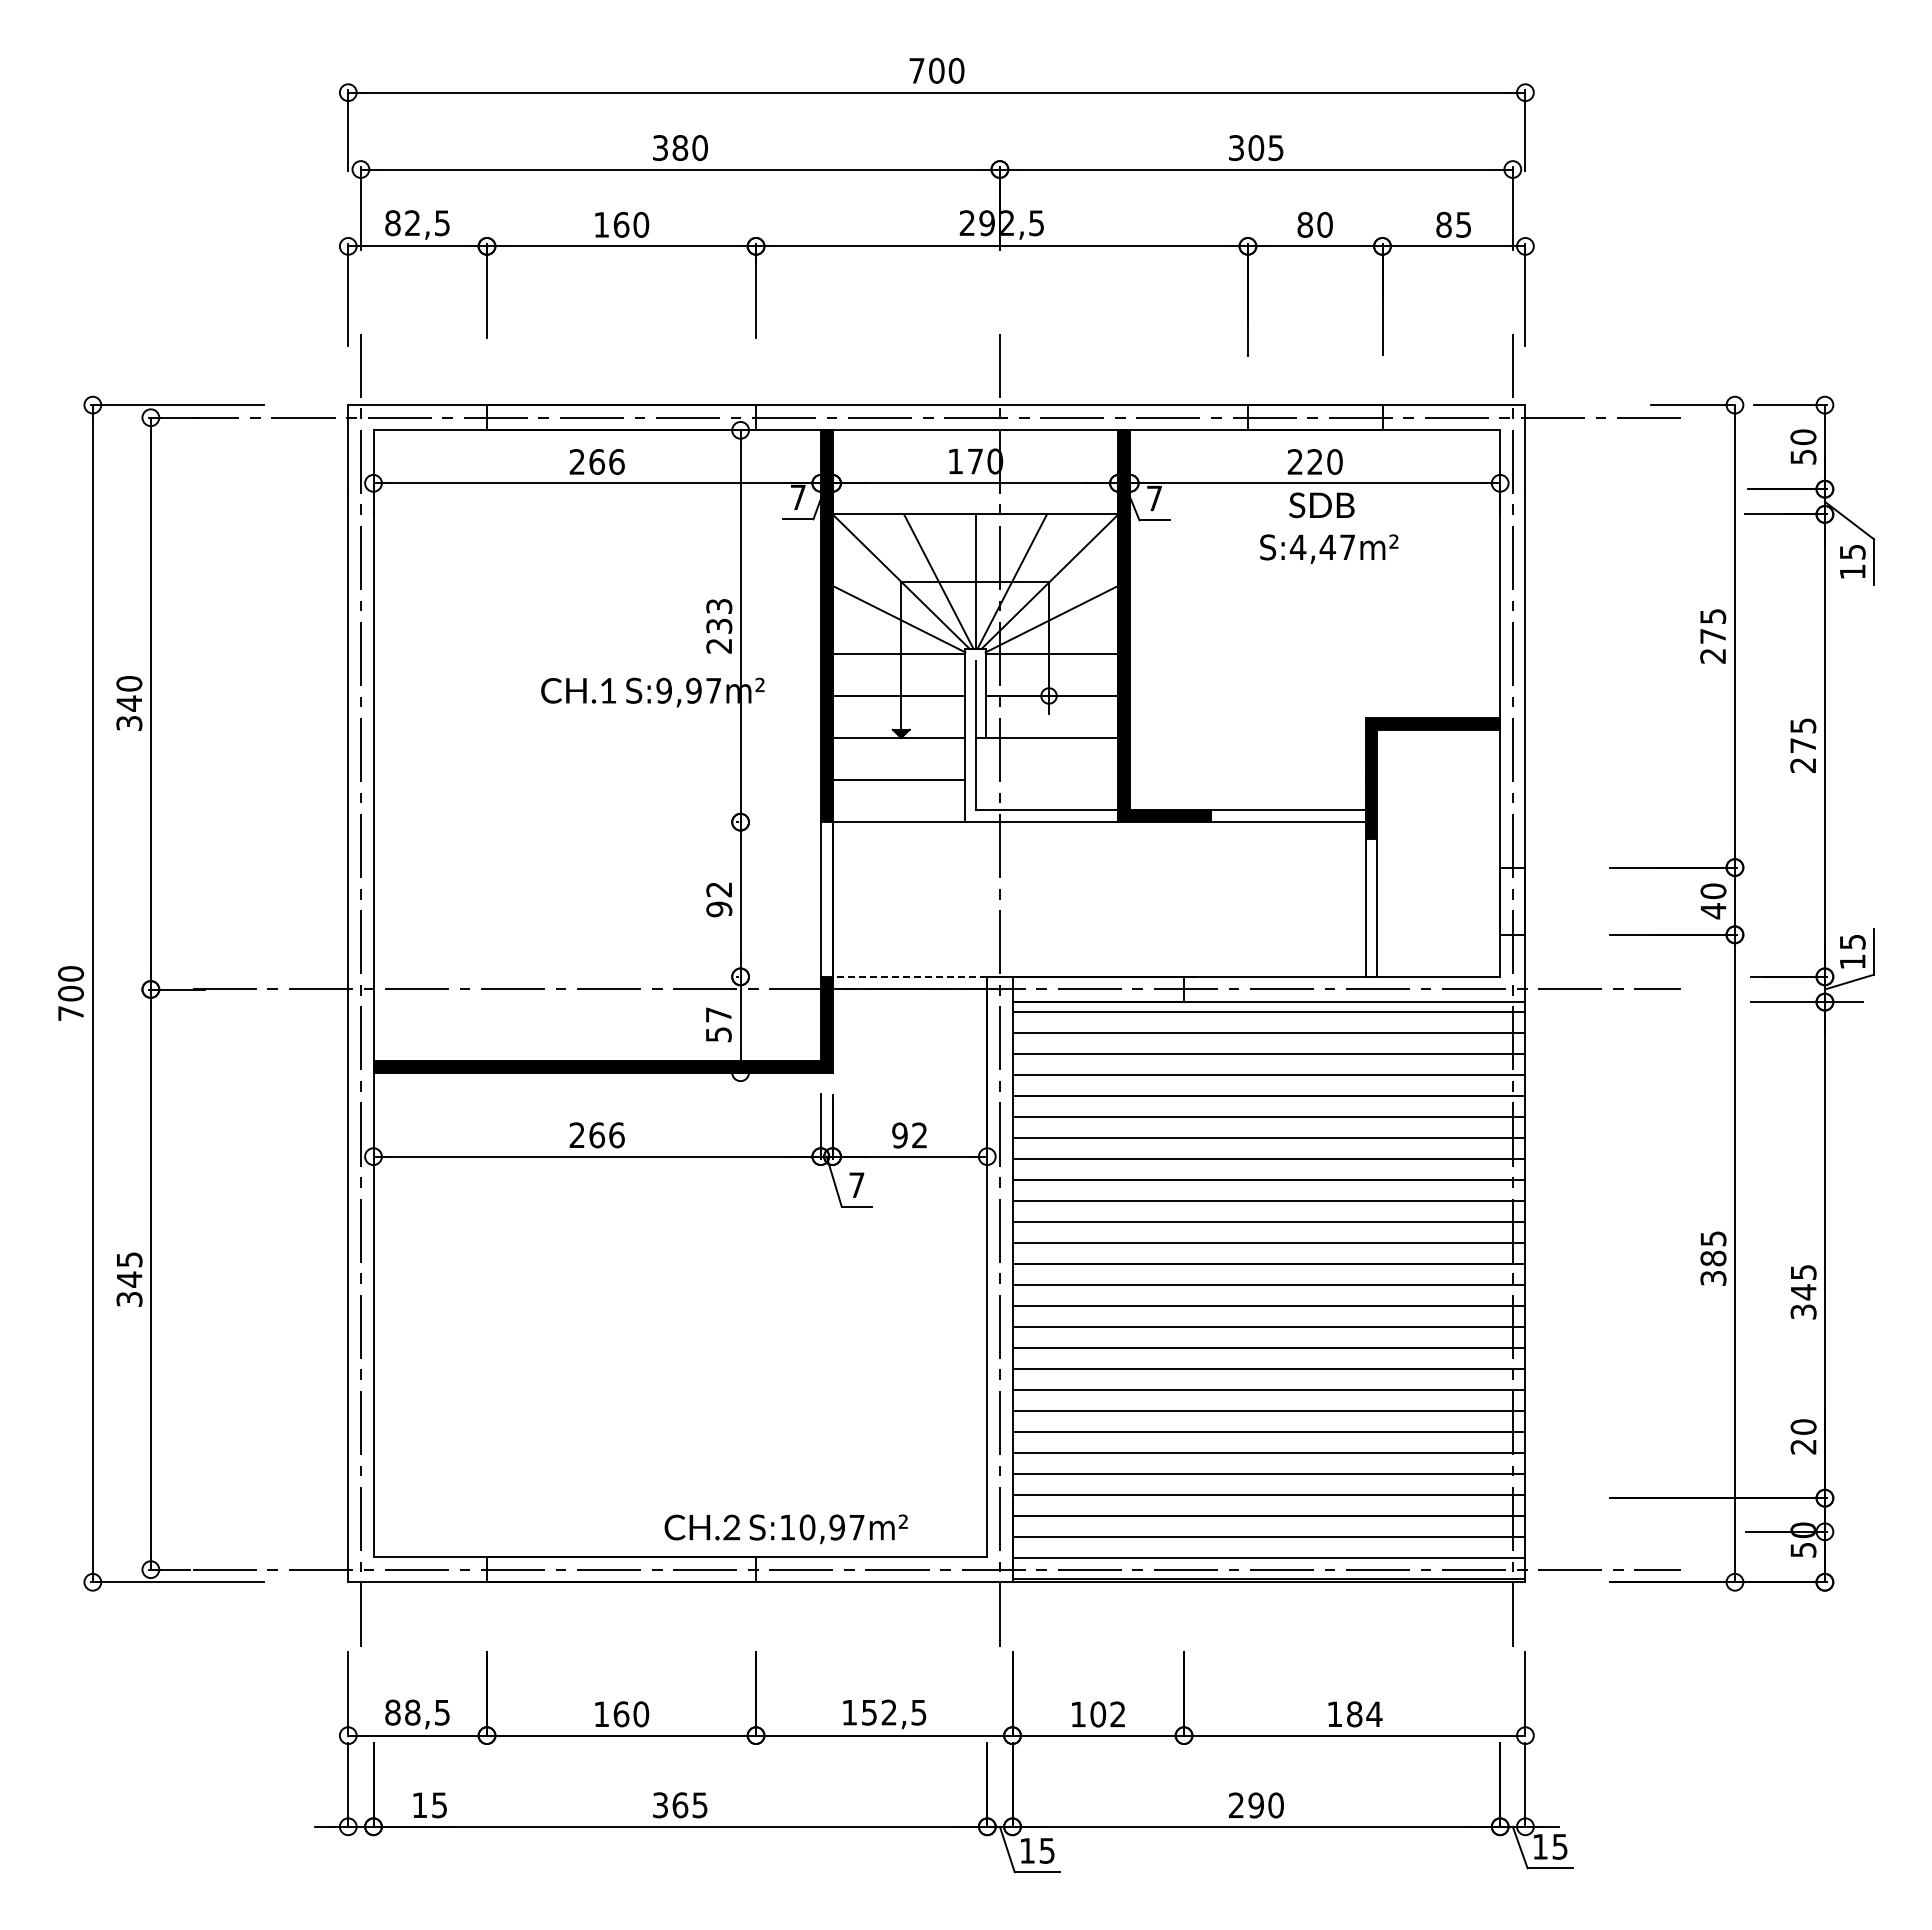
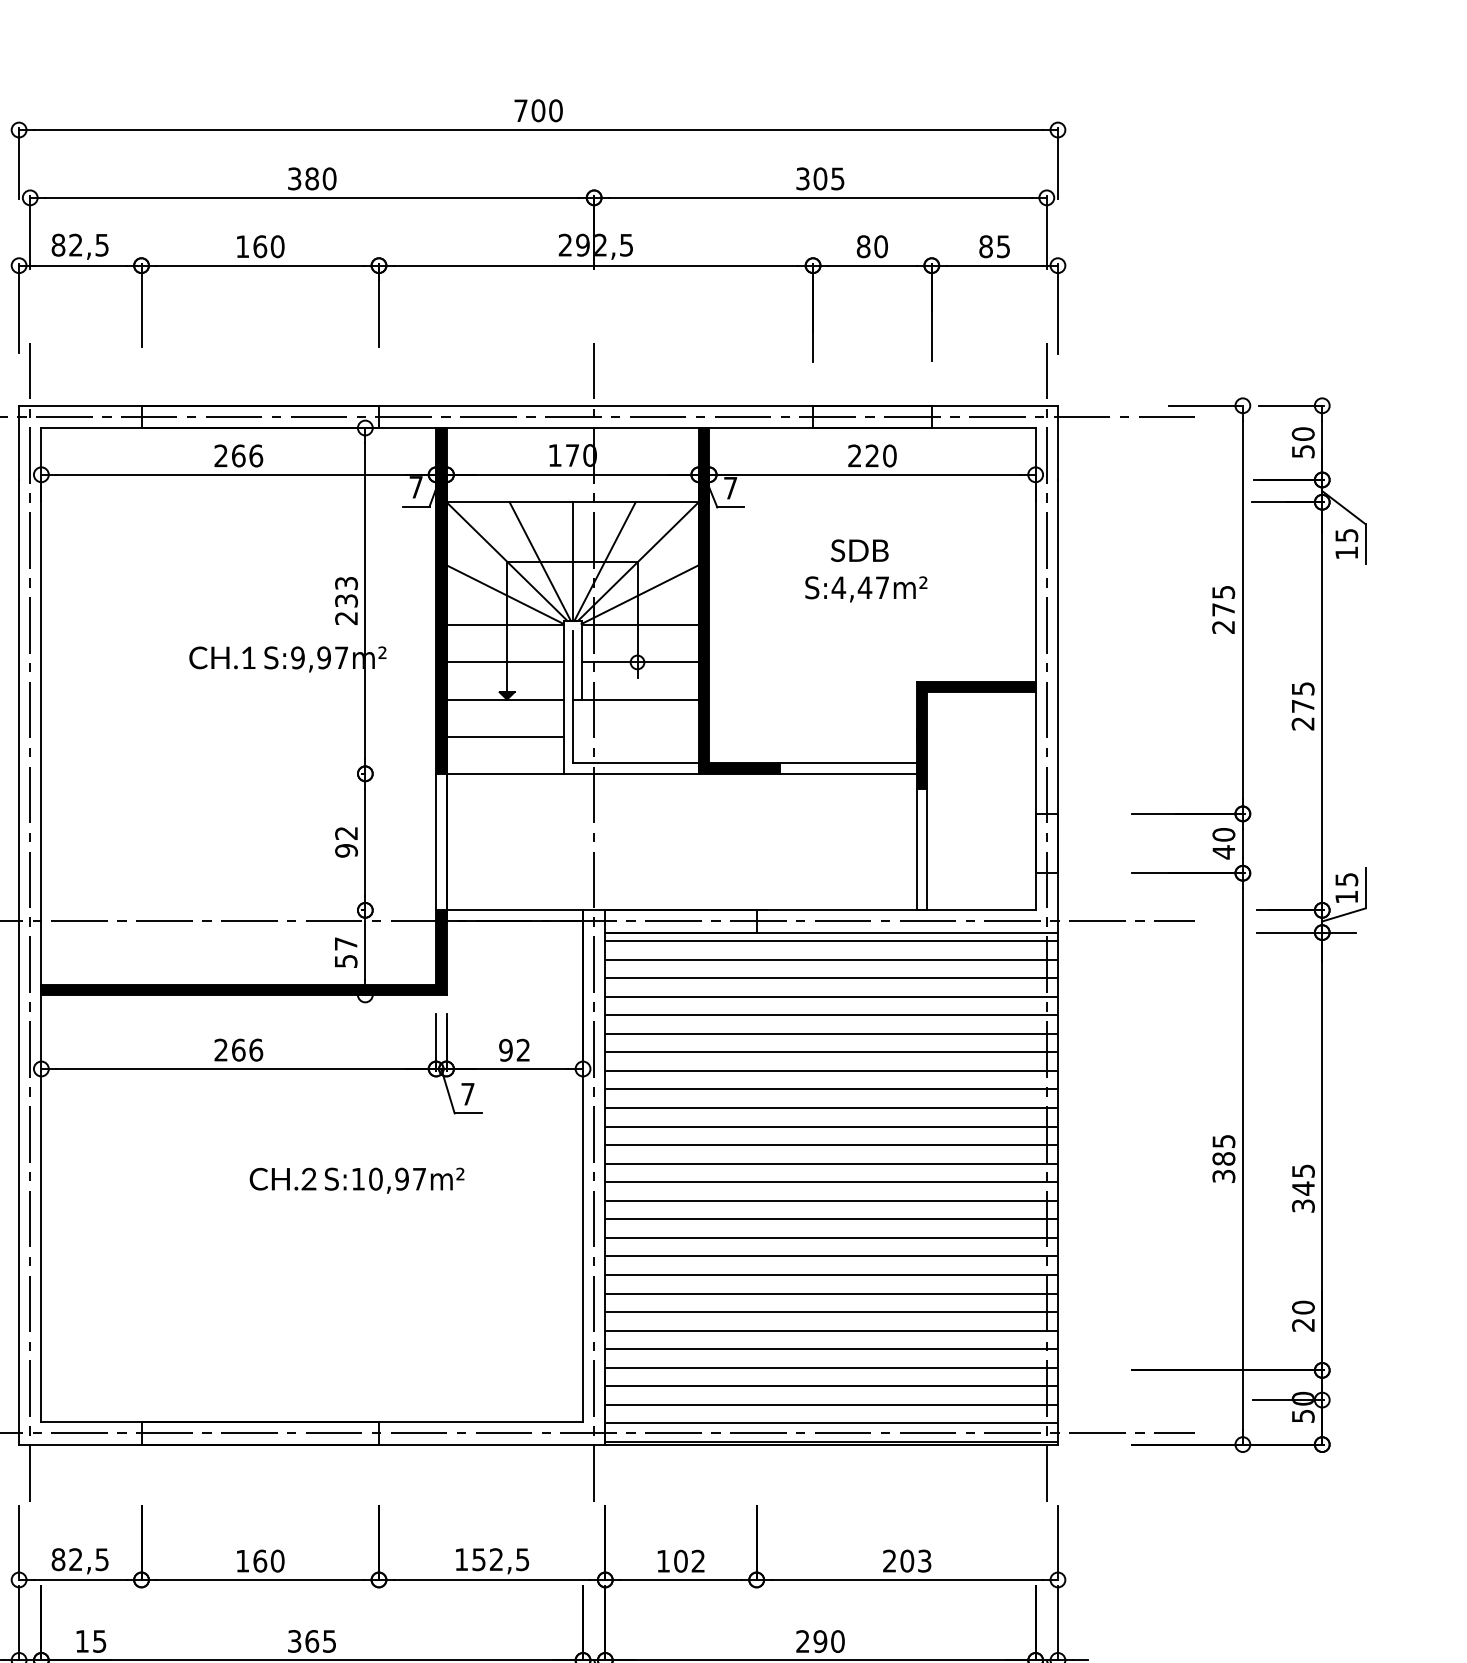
text: (1329, 527) -> (866, 570), moved
line: (909, 976) -> (514, 910), dashed -> solid
text: (785, 1529) -> (356, 1180), moved
text: (412, 1712) -> (75, 1559), 88,5 -> 82,5
text: (1354, 1714) -> (907, 1561), 184 -> 203

